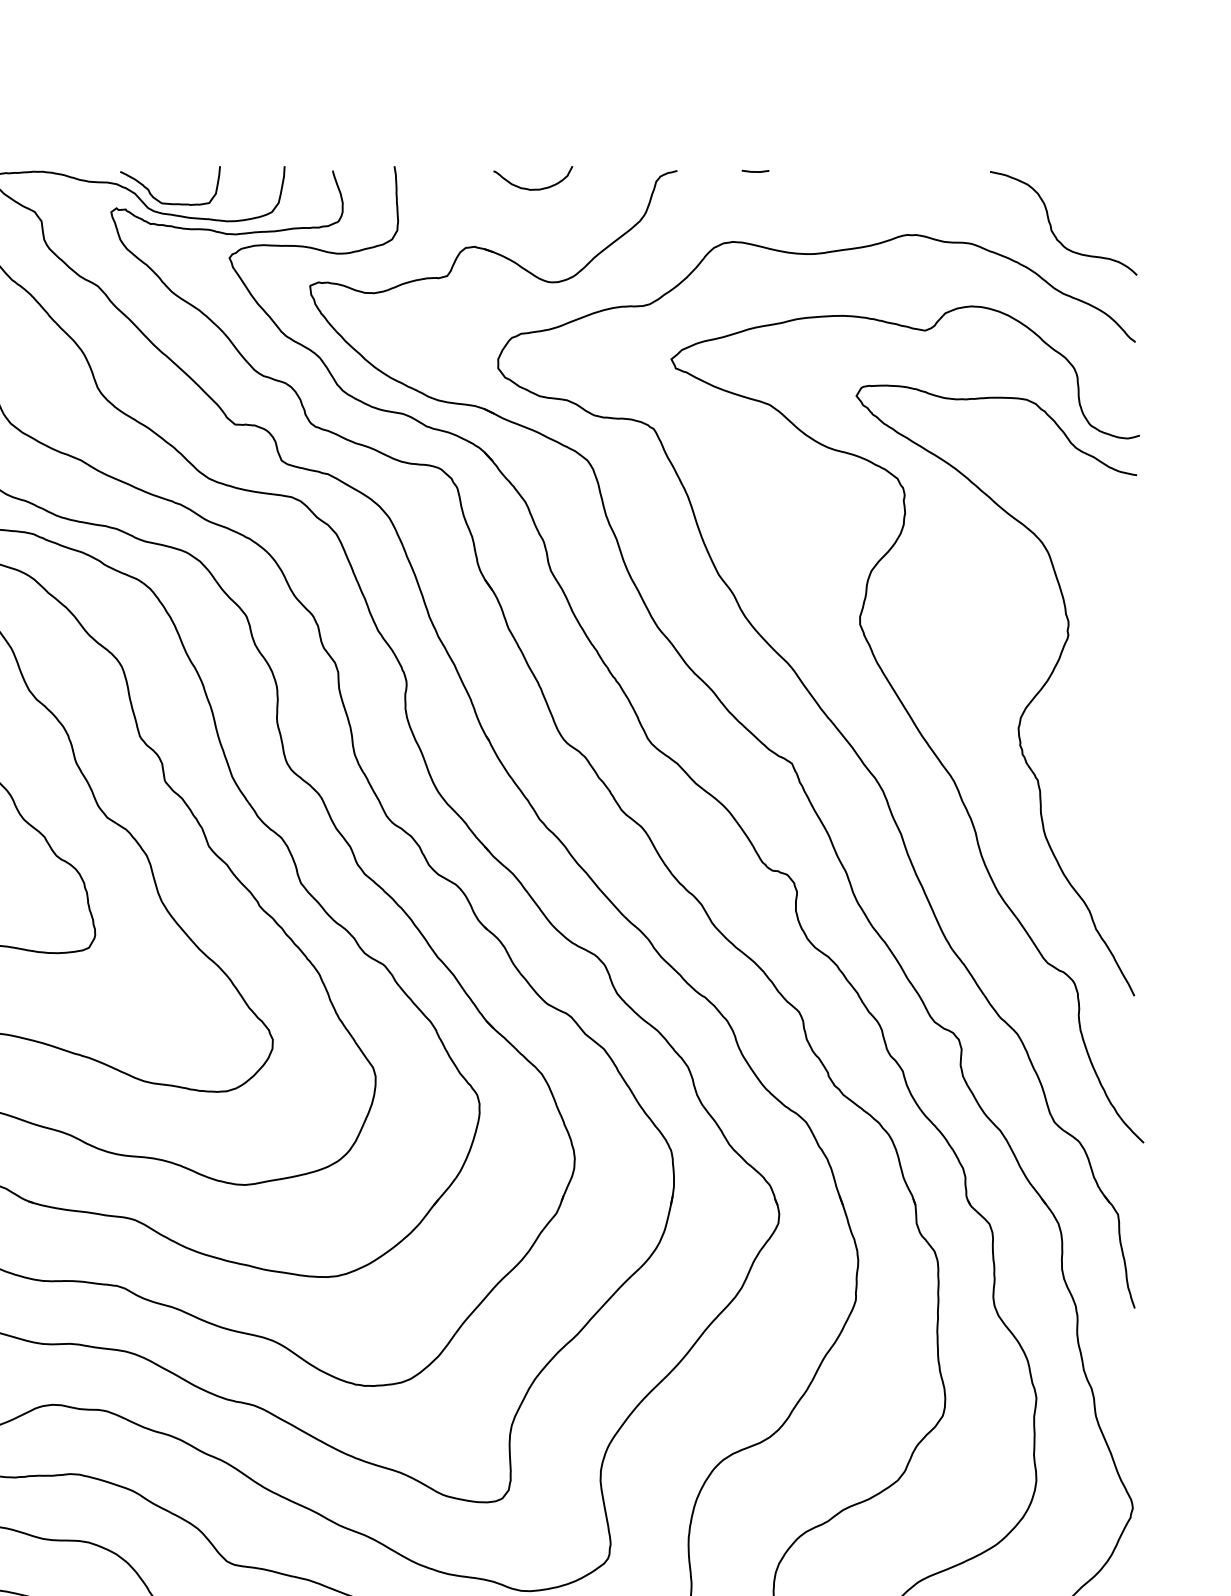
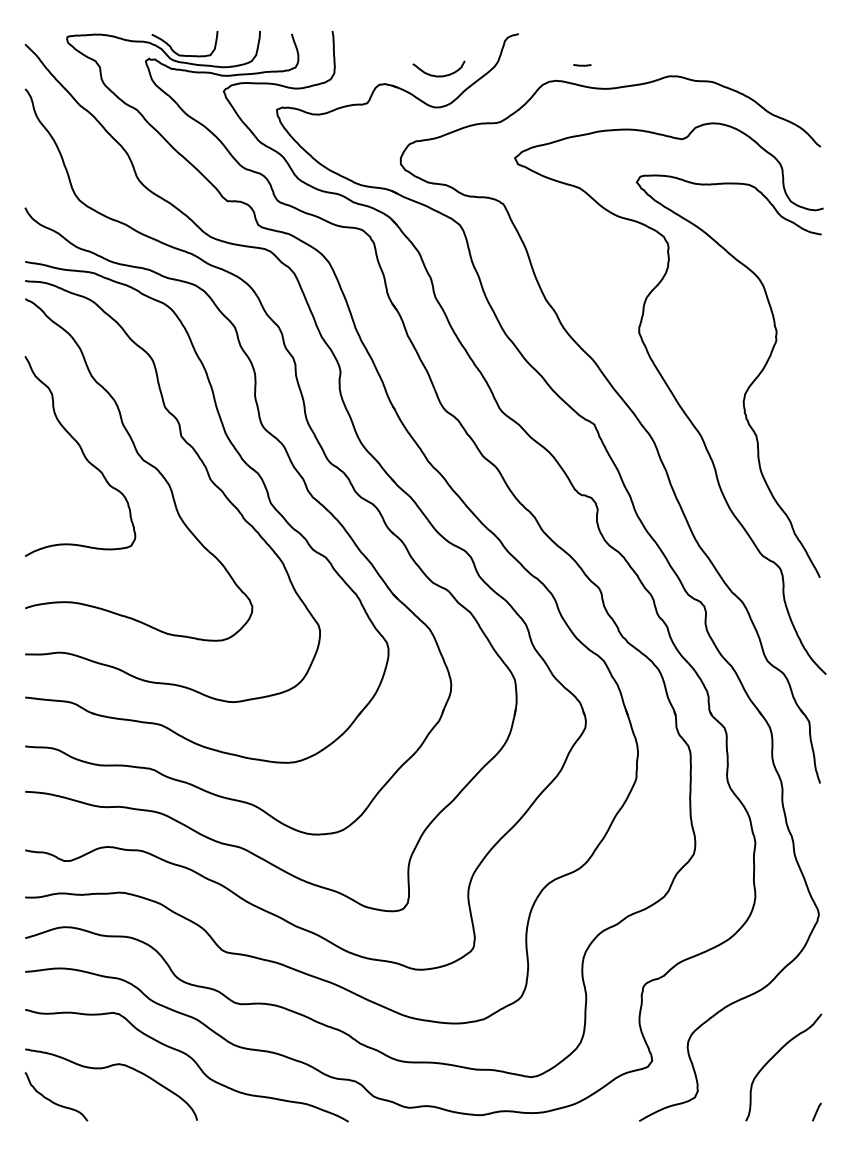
line: (755, 171) -> (582, 65), moved
curve: (532, 188) -> (438, 75), moved
curve: (1051, 223) -> (765, 68), removed

